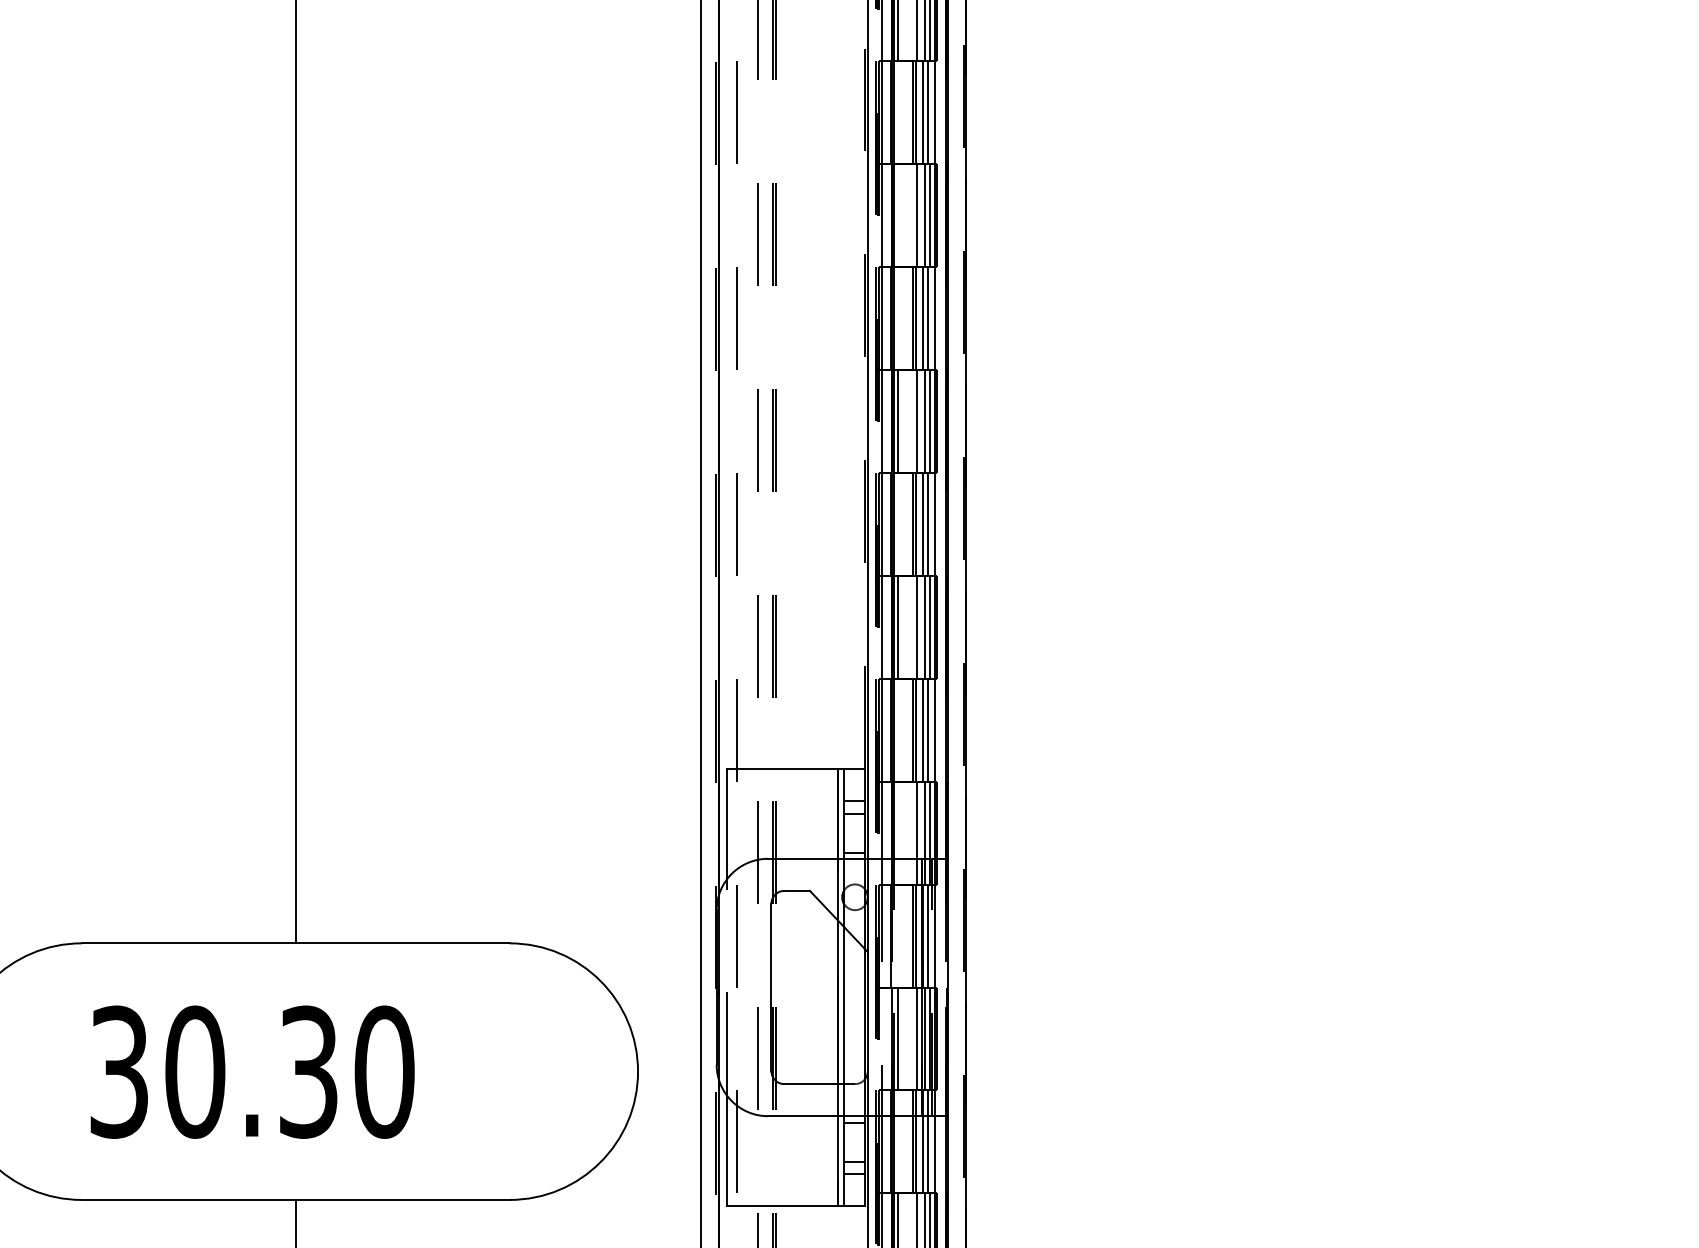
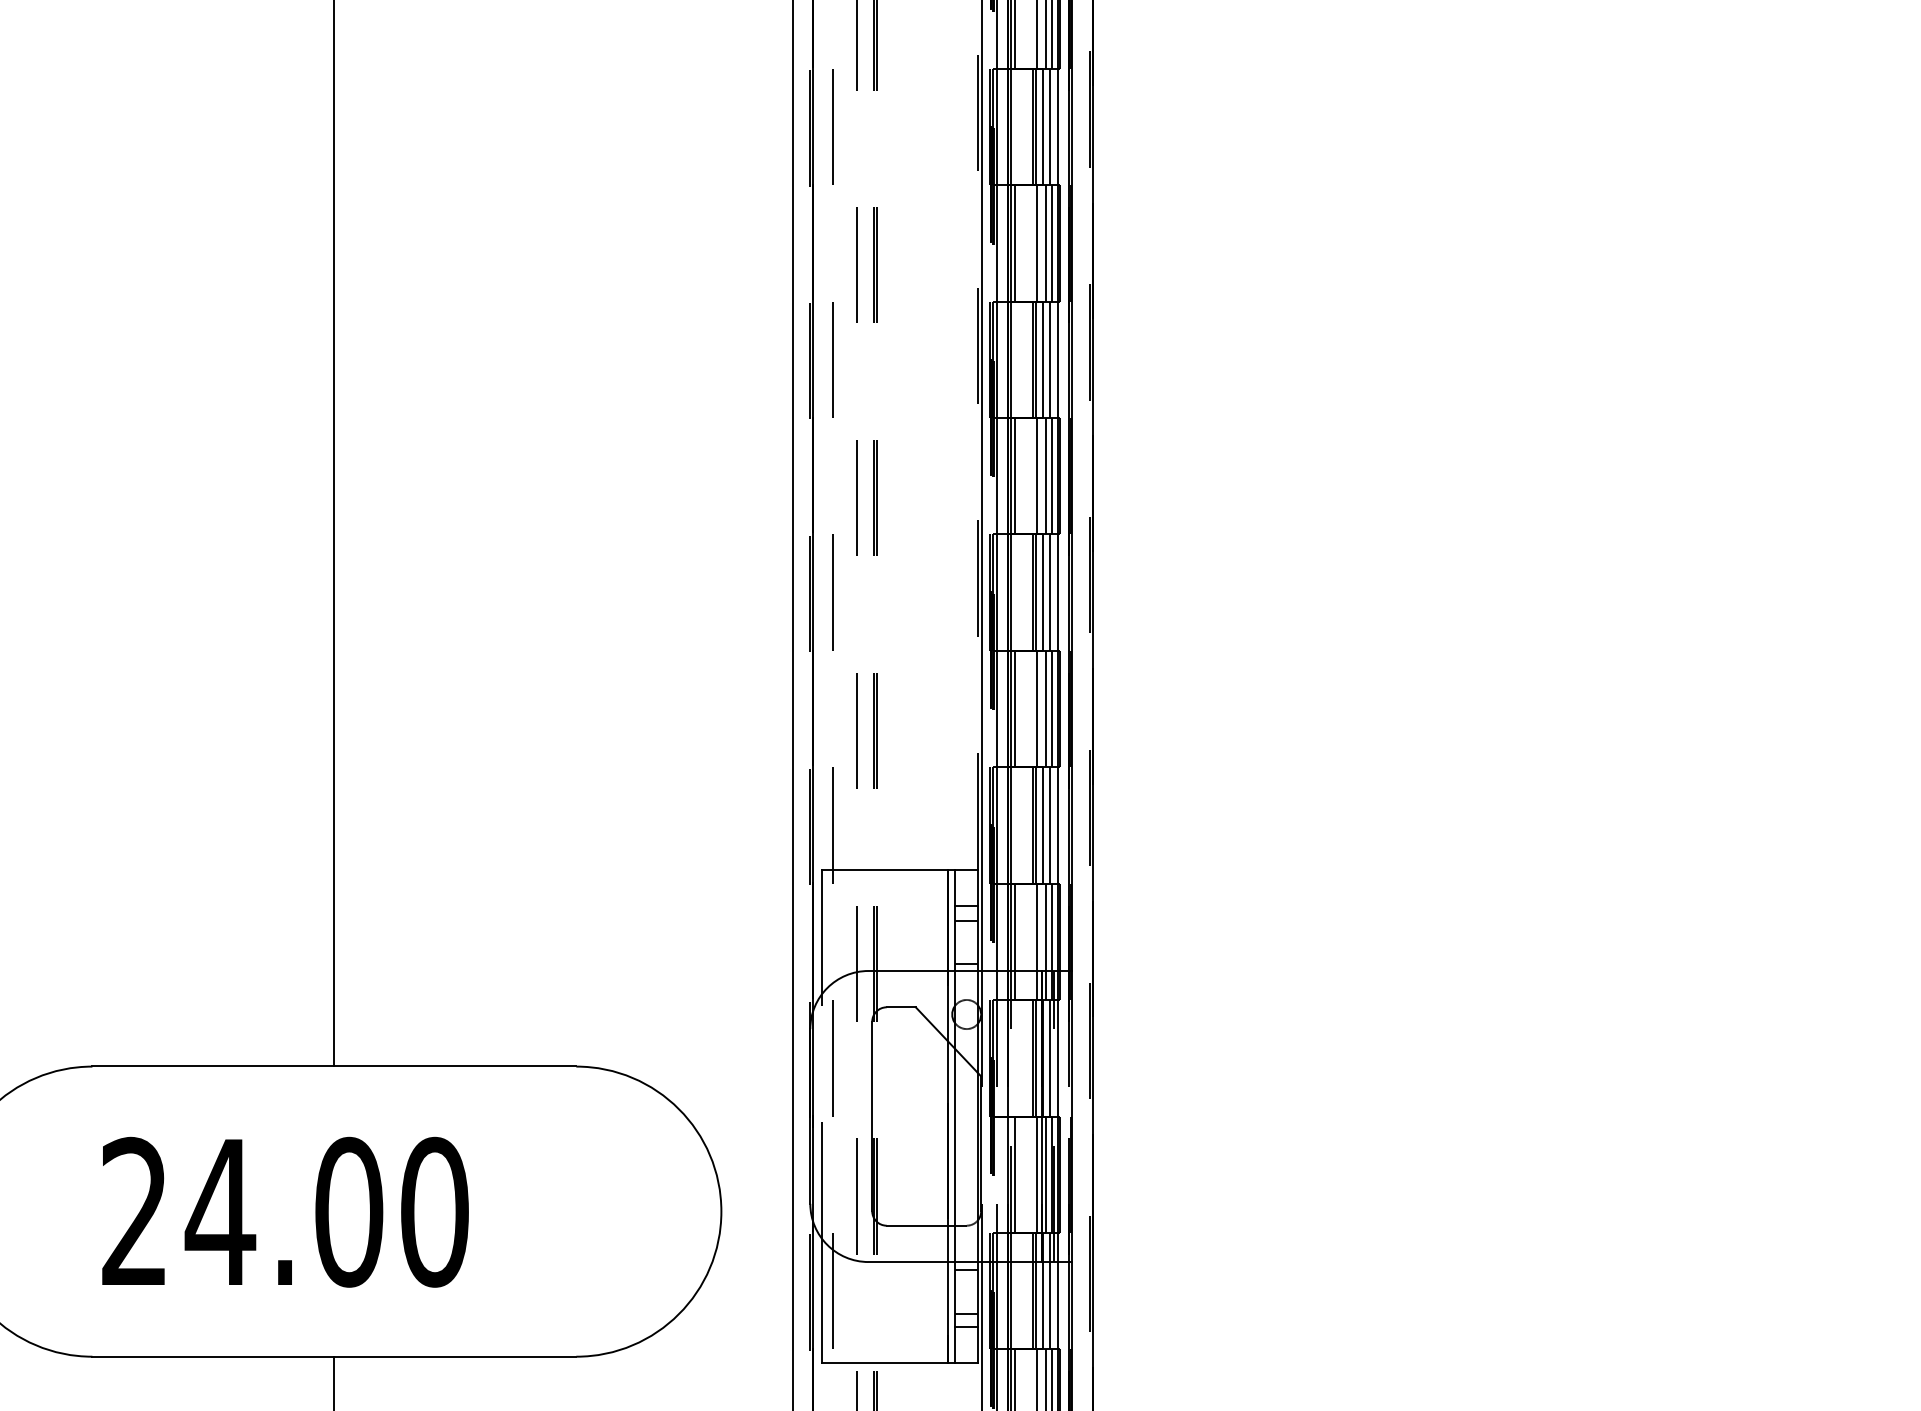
line: (898, 214) -> (1015, 242), added
line: (898, 832) -> (1015, 941), added
text: (214, 1071) -> (242, 1211), 30.30 -> 24.00

